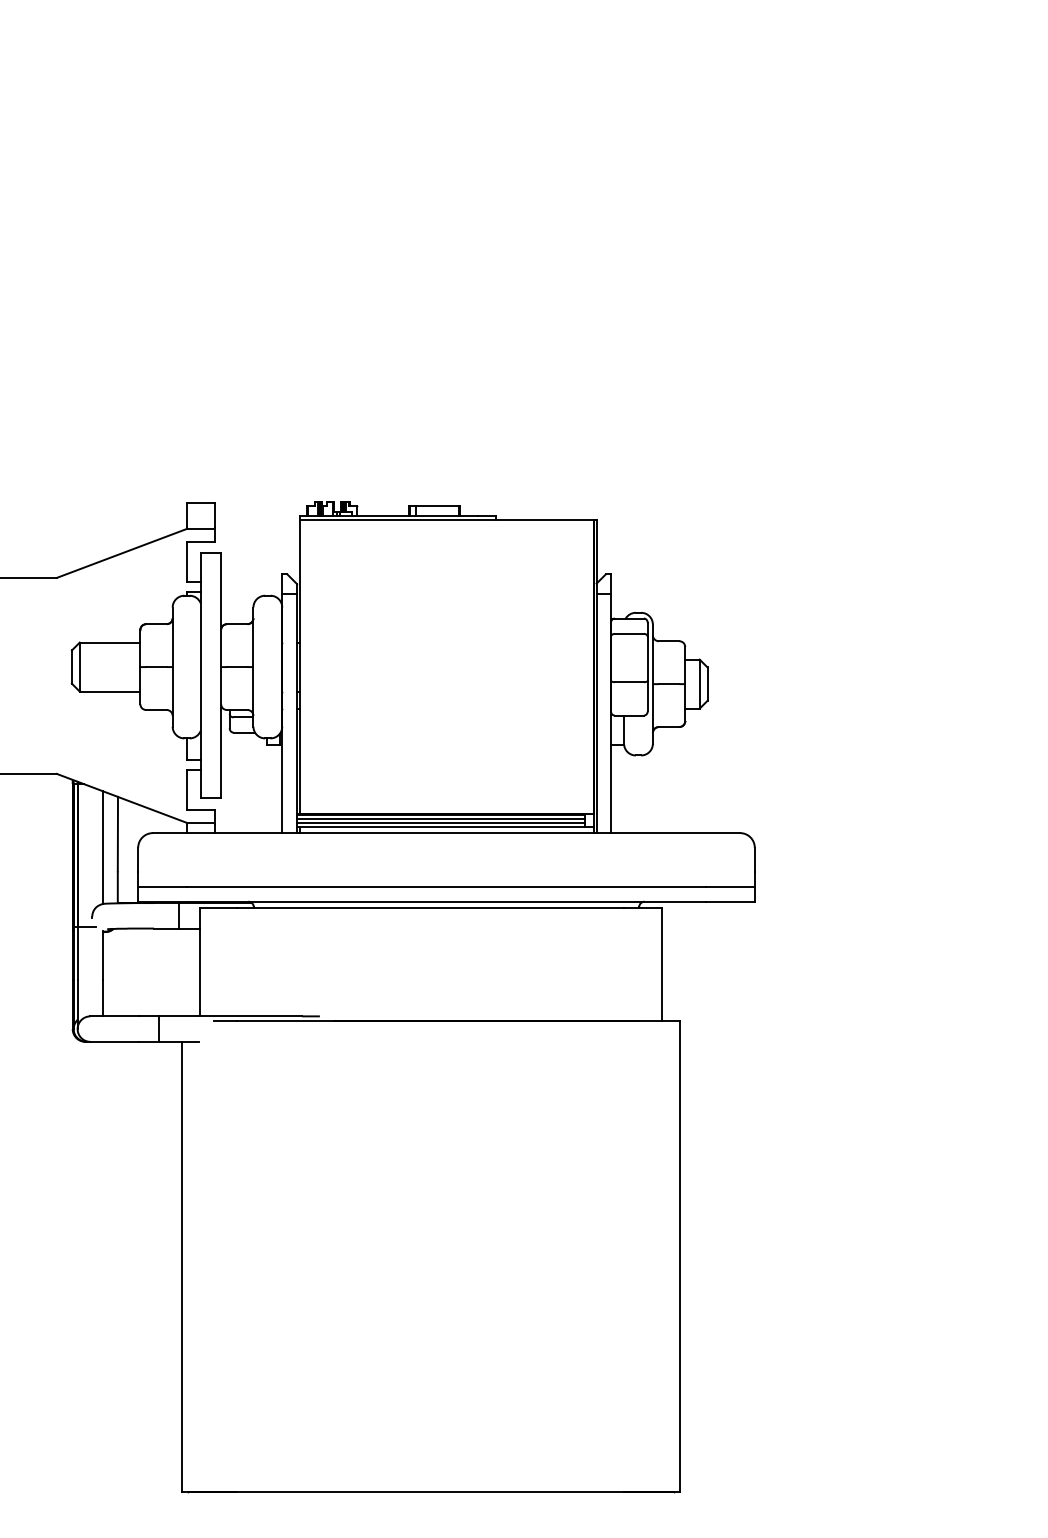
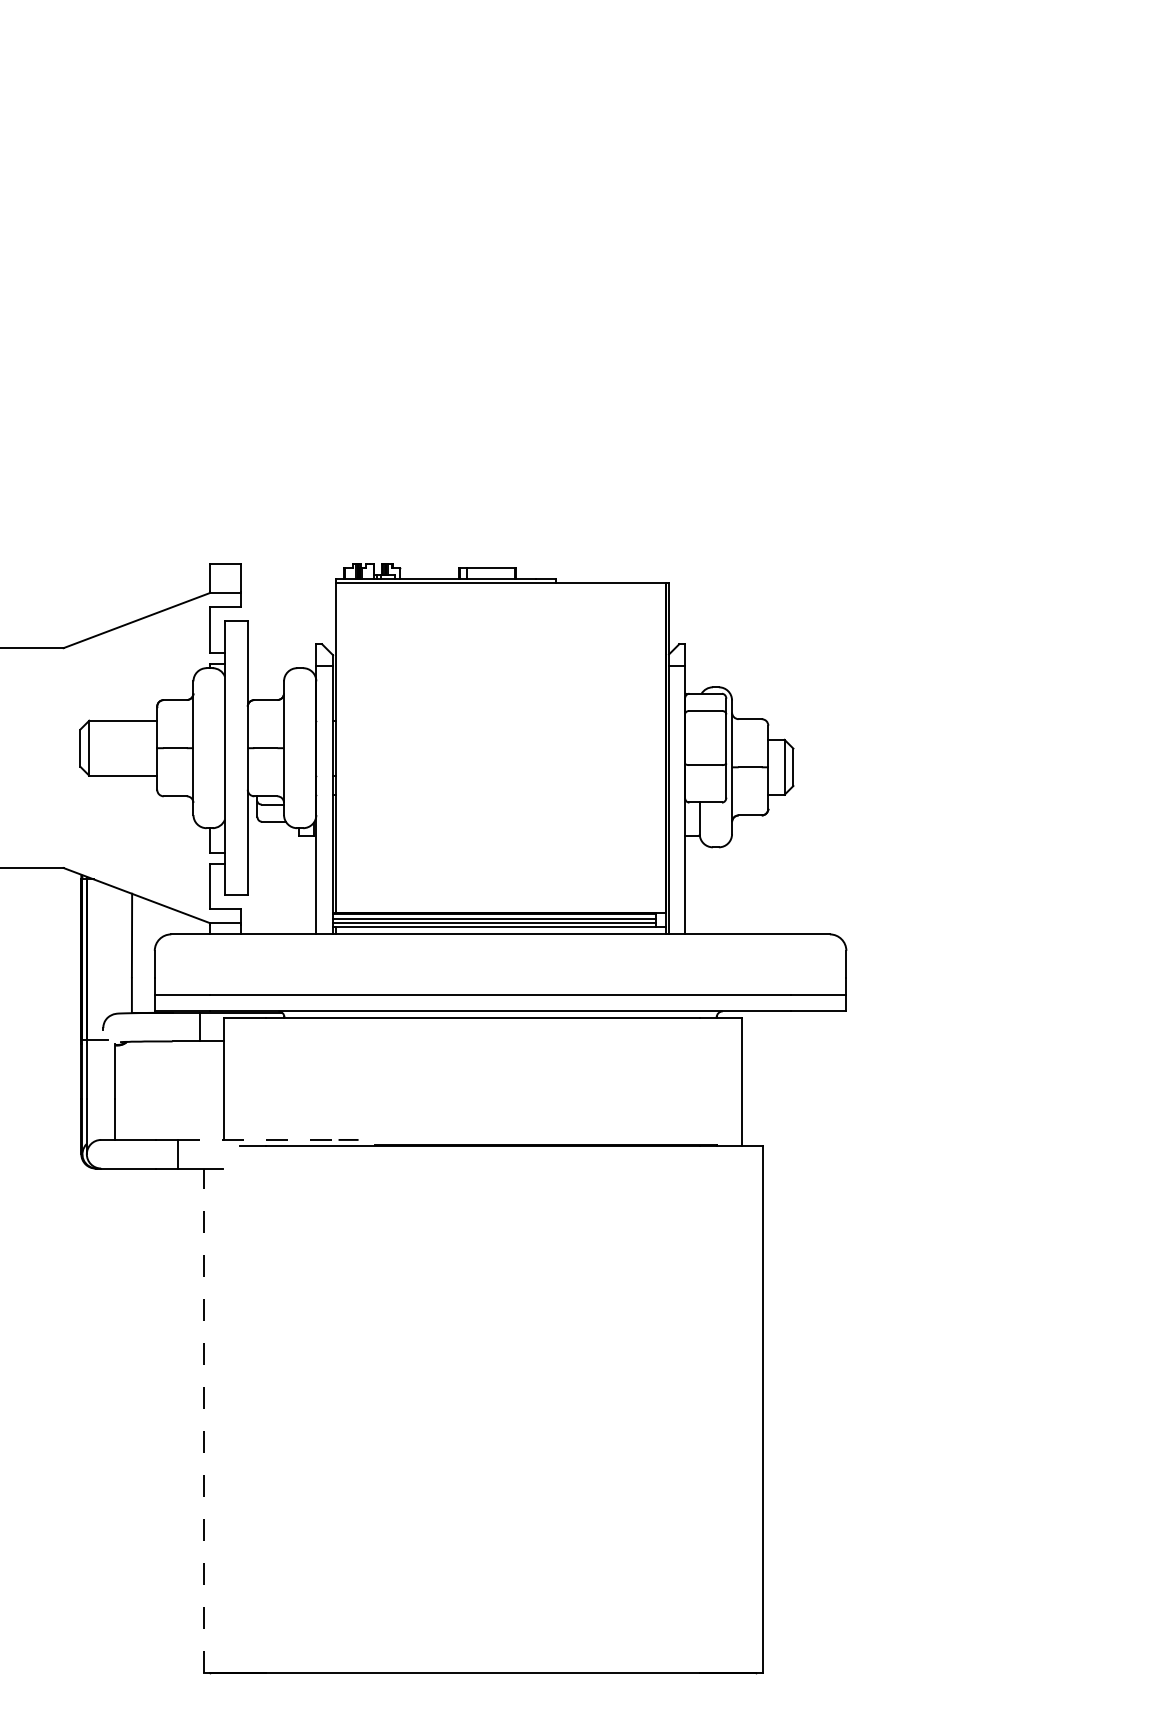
line: (103, 847) -> (115, 950), removed
line: (230, 1016) -> (258, 1140), solid -> dashed
line: (181, 1266) -> (203, 1420), solid -> dashed

